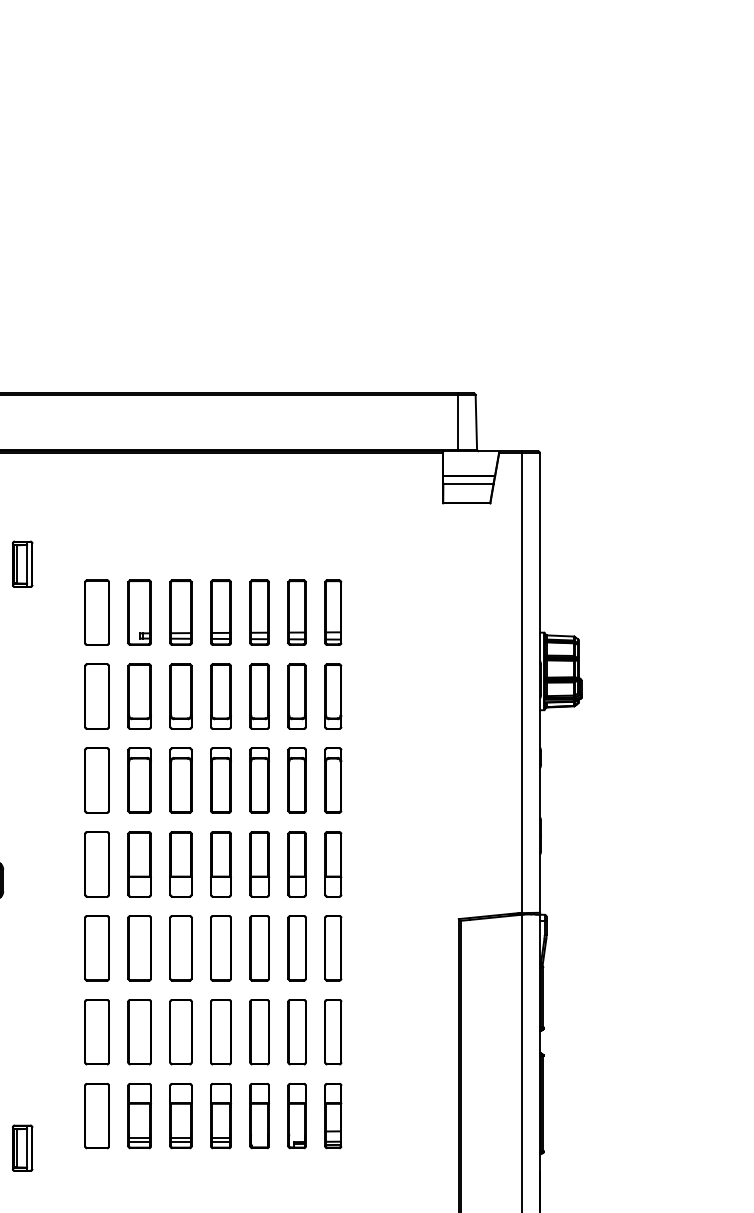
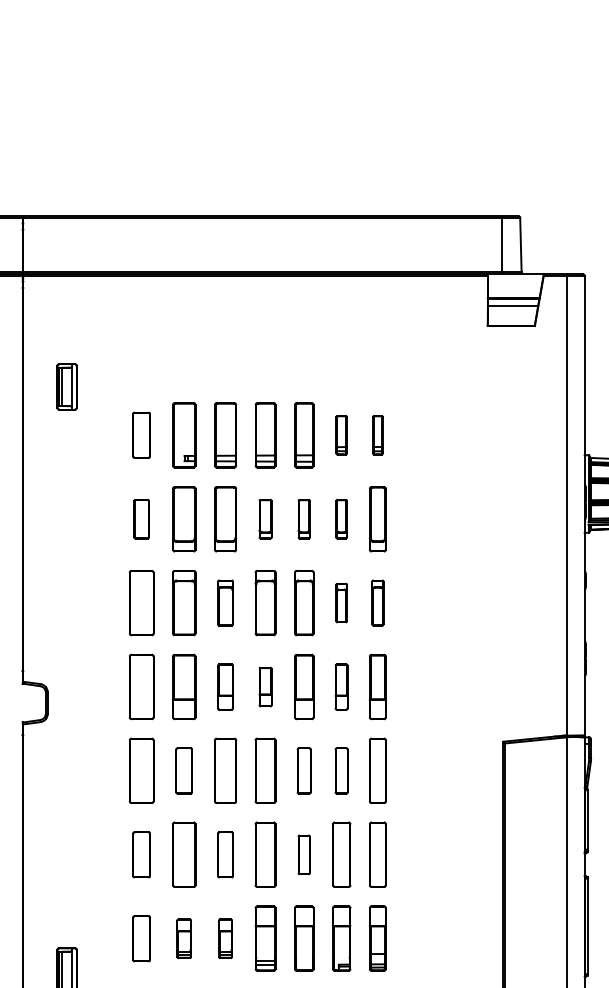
part: (96, 612) -> (141, 435), size x0.7
part: (296, 612) -> (341, 435), size x0.6
part: (333, 612) -> (378, 435), size x0.6
part: (96, 696) -> (141, 519), size x0.6
part: (220, 696) -> (265, 519), size x0.6
part: (259, 696) -> (304, 519), size x0.6
part: (296, 696) -> (341, 519), size x0.6
part: (180, 780) -> (225, 603), size x0.7
part: (296, 780) -> (341, 603), size x0.6
part: (333, 780) -> (378, 603), size x0.7
part: (180, 864) -> (225, 687), size x0.7
part: (220, 864) -> (265, 687), size x0.6
part: (296, 864) -> (341, 687), size x0.7
part: (139, 948) -> (184, 771), size x0.7
part: (259, 948) -> (304, 771), size x0.7
part: (296, 948) -> (341, 771), size x0.7
part: (96, 1032) -> (141, 855), size x0.7
part: (180, 1032) -> (225, 855), size x0.7
part: (259, 1032) -> (304, 855), size x0.6
part: (96, 1116) -> (141, 939), size x0.7
part: (139, 1116) -> (184, 939), size x0.6
part: (180, 1116) -> (225, 939), size x0.6

